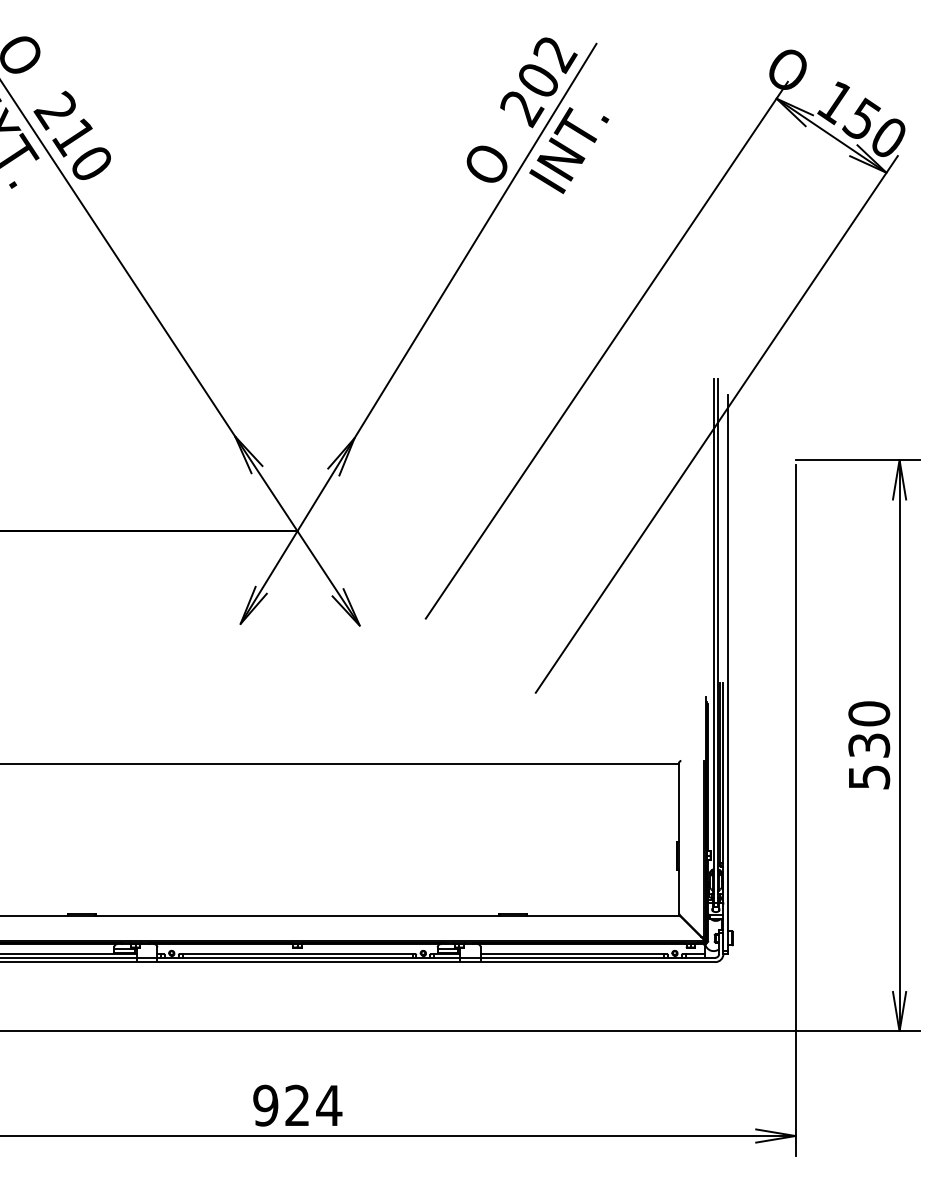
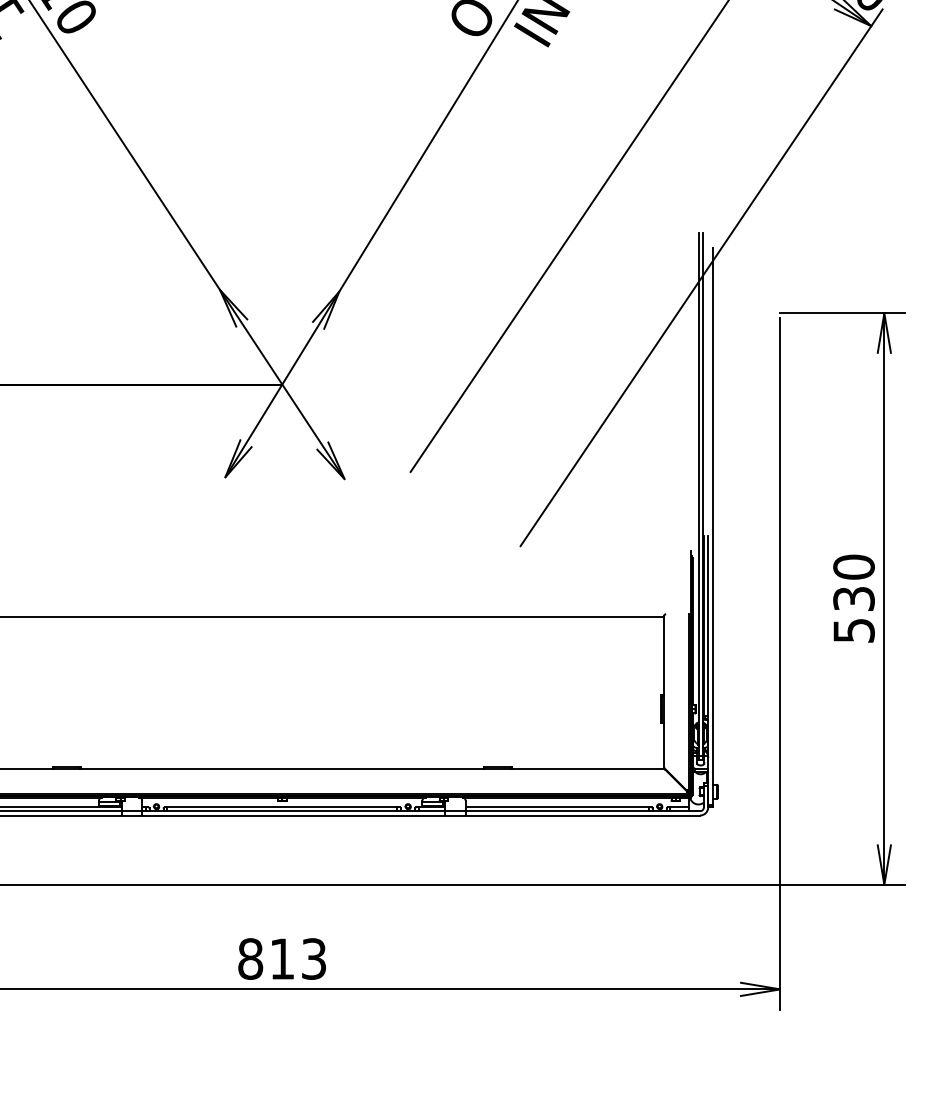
text: (297, 1105) -> (282, 958), 924 -> 813

